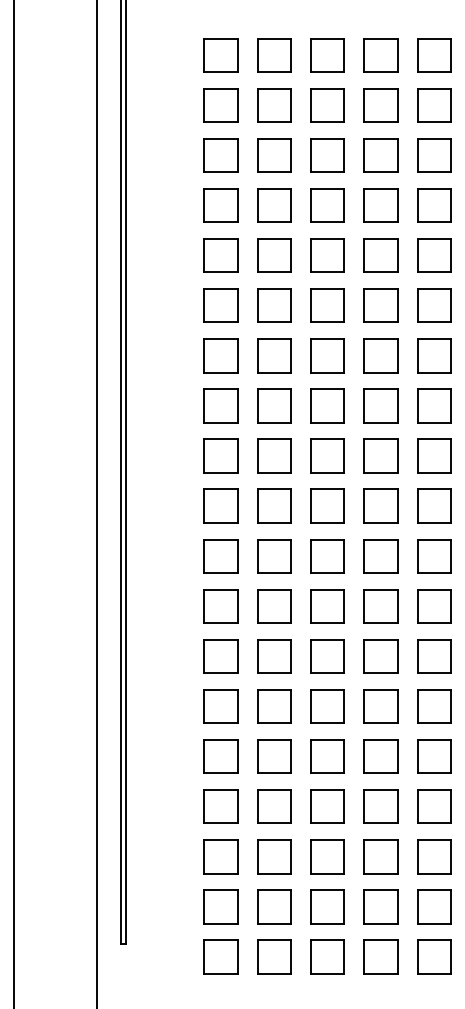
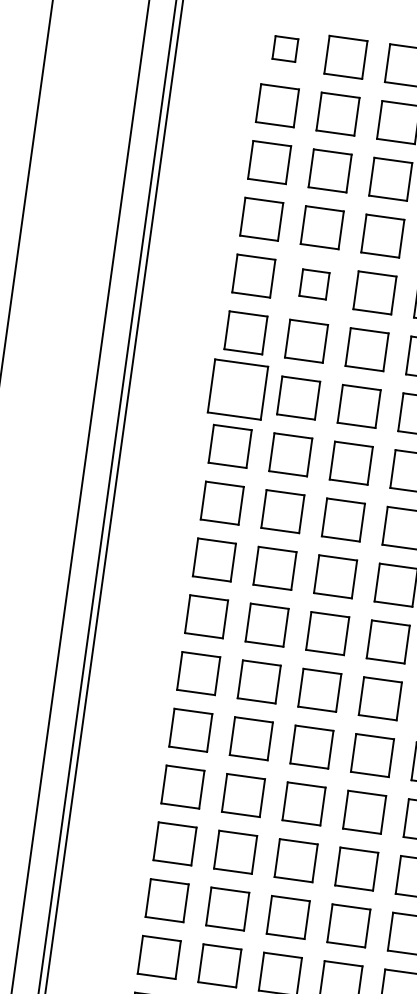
part: (220, 55) -> (284, 49), size x0.6
part: (274, 255) -> (314, 284), size x0.7
part: (220, 355) -> (237, 389), size x1.4

